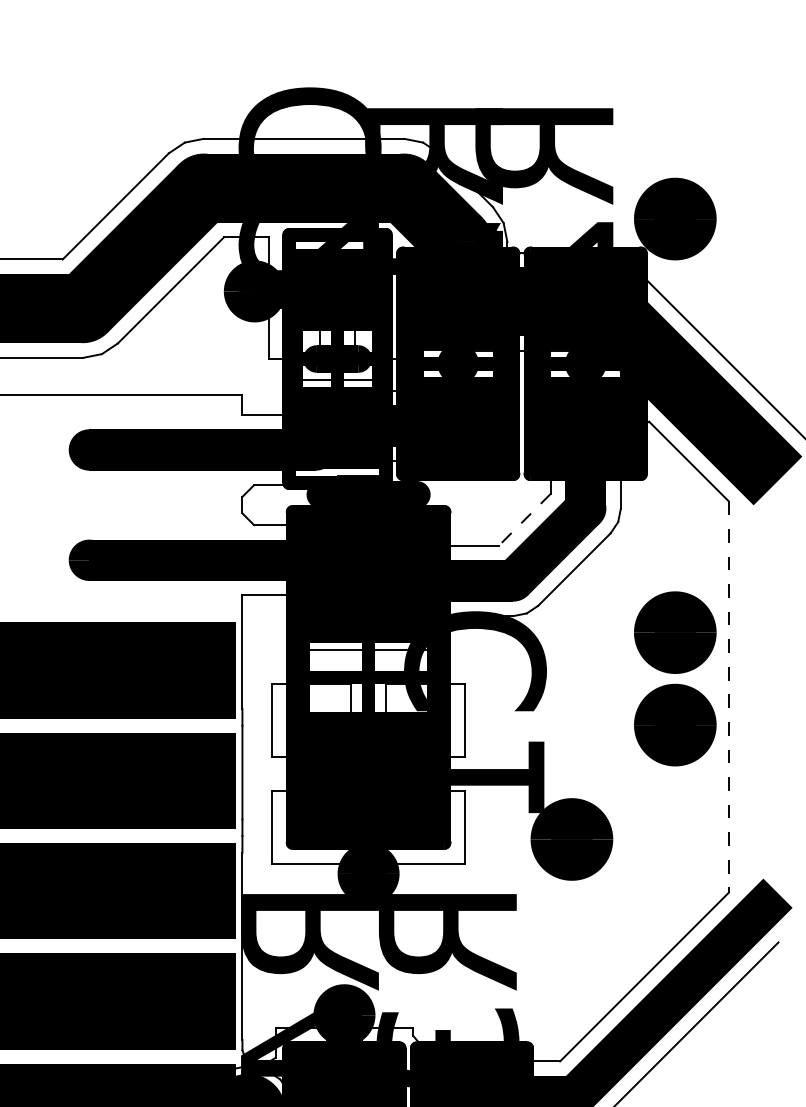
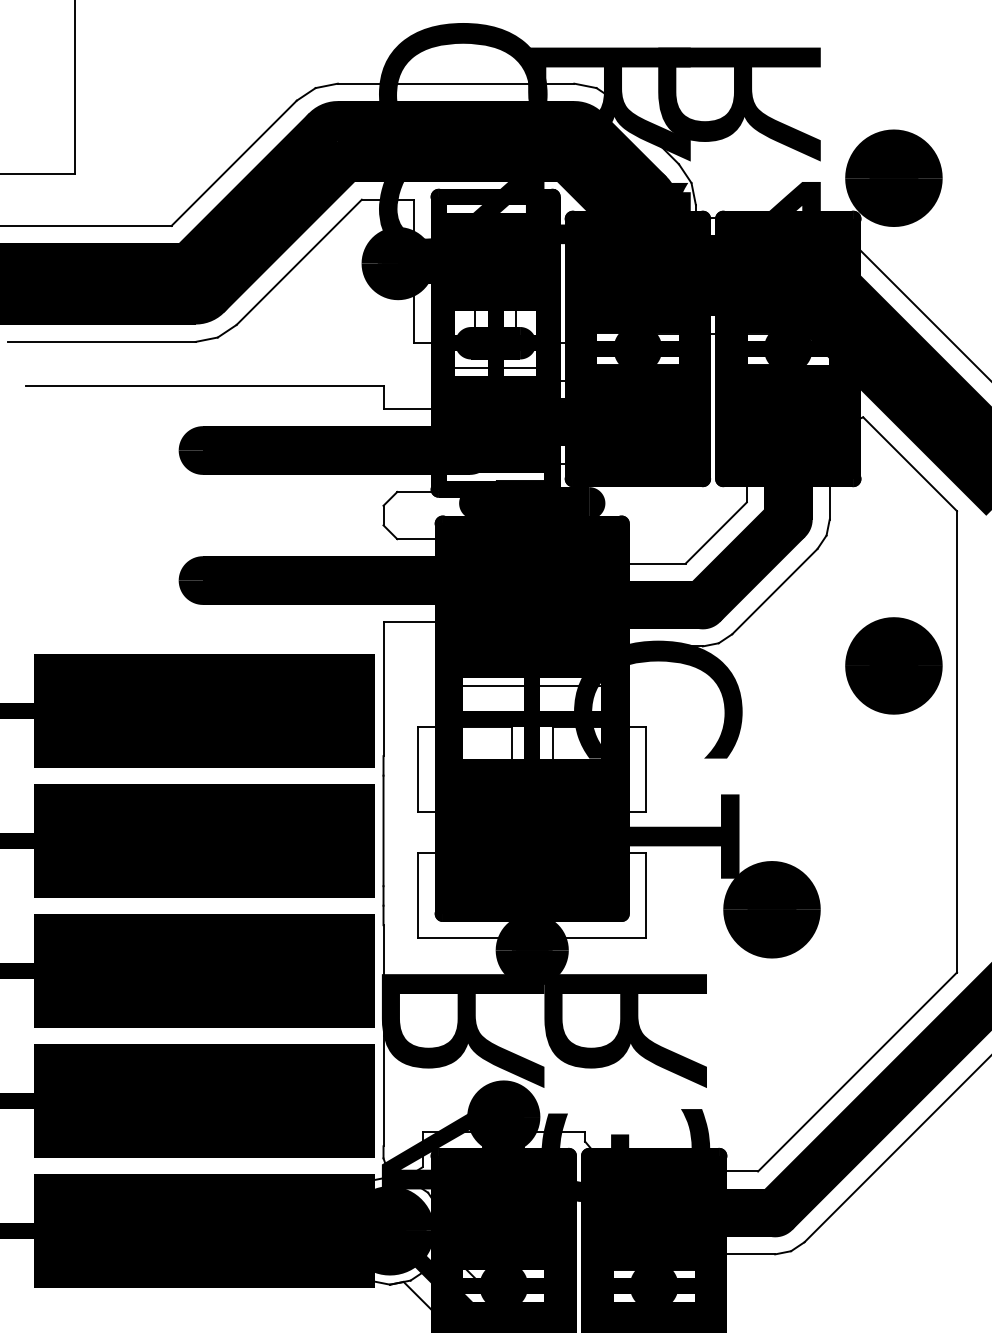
line: (523, 520) -> (715, 533), dashed -> solid
line: (728, 696) -> (956, 741), dashed -> solid
part: (674, 724) -> (893, 774), removed

